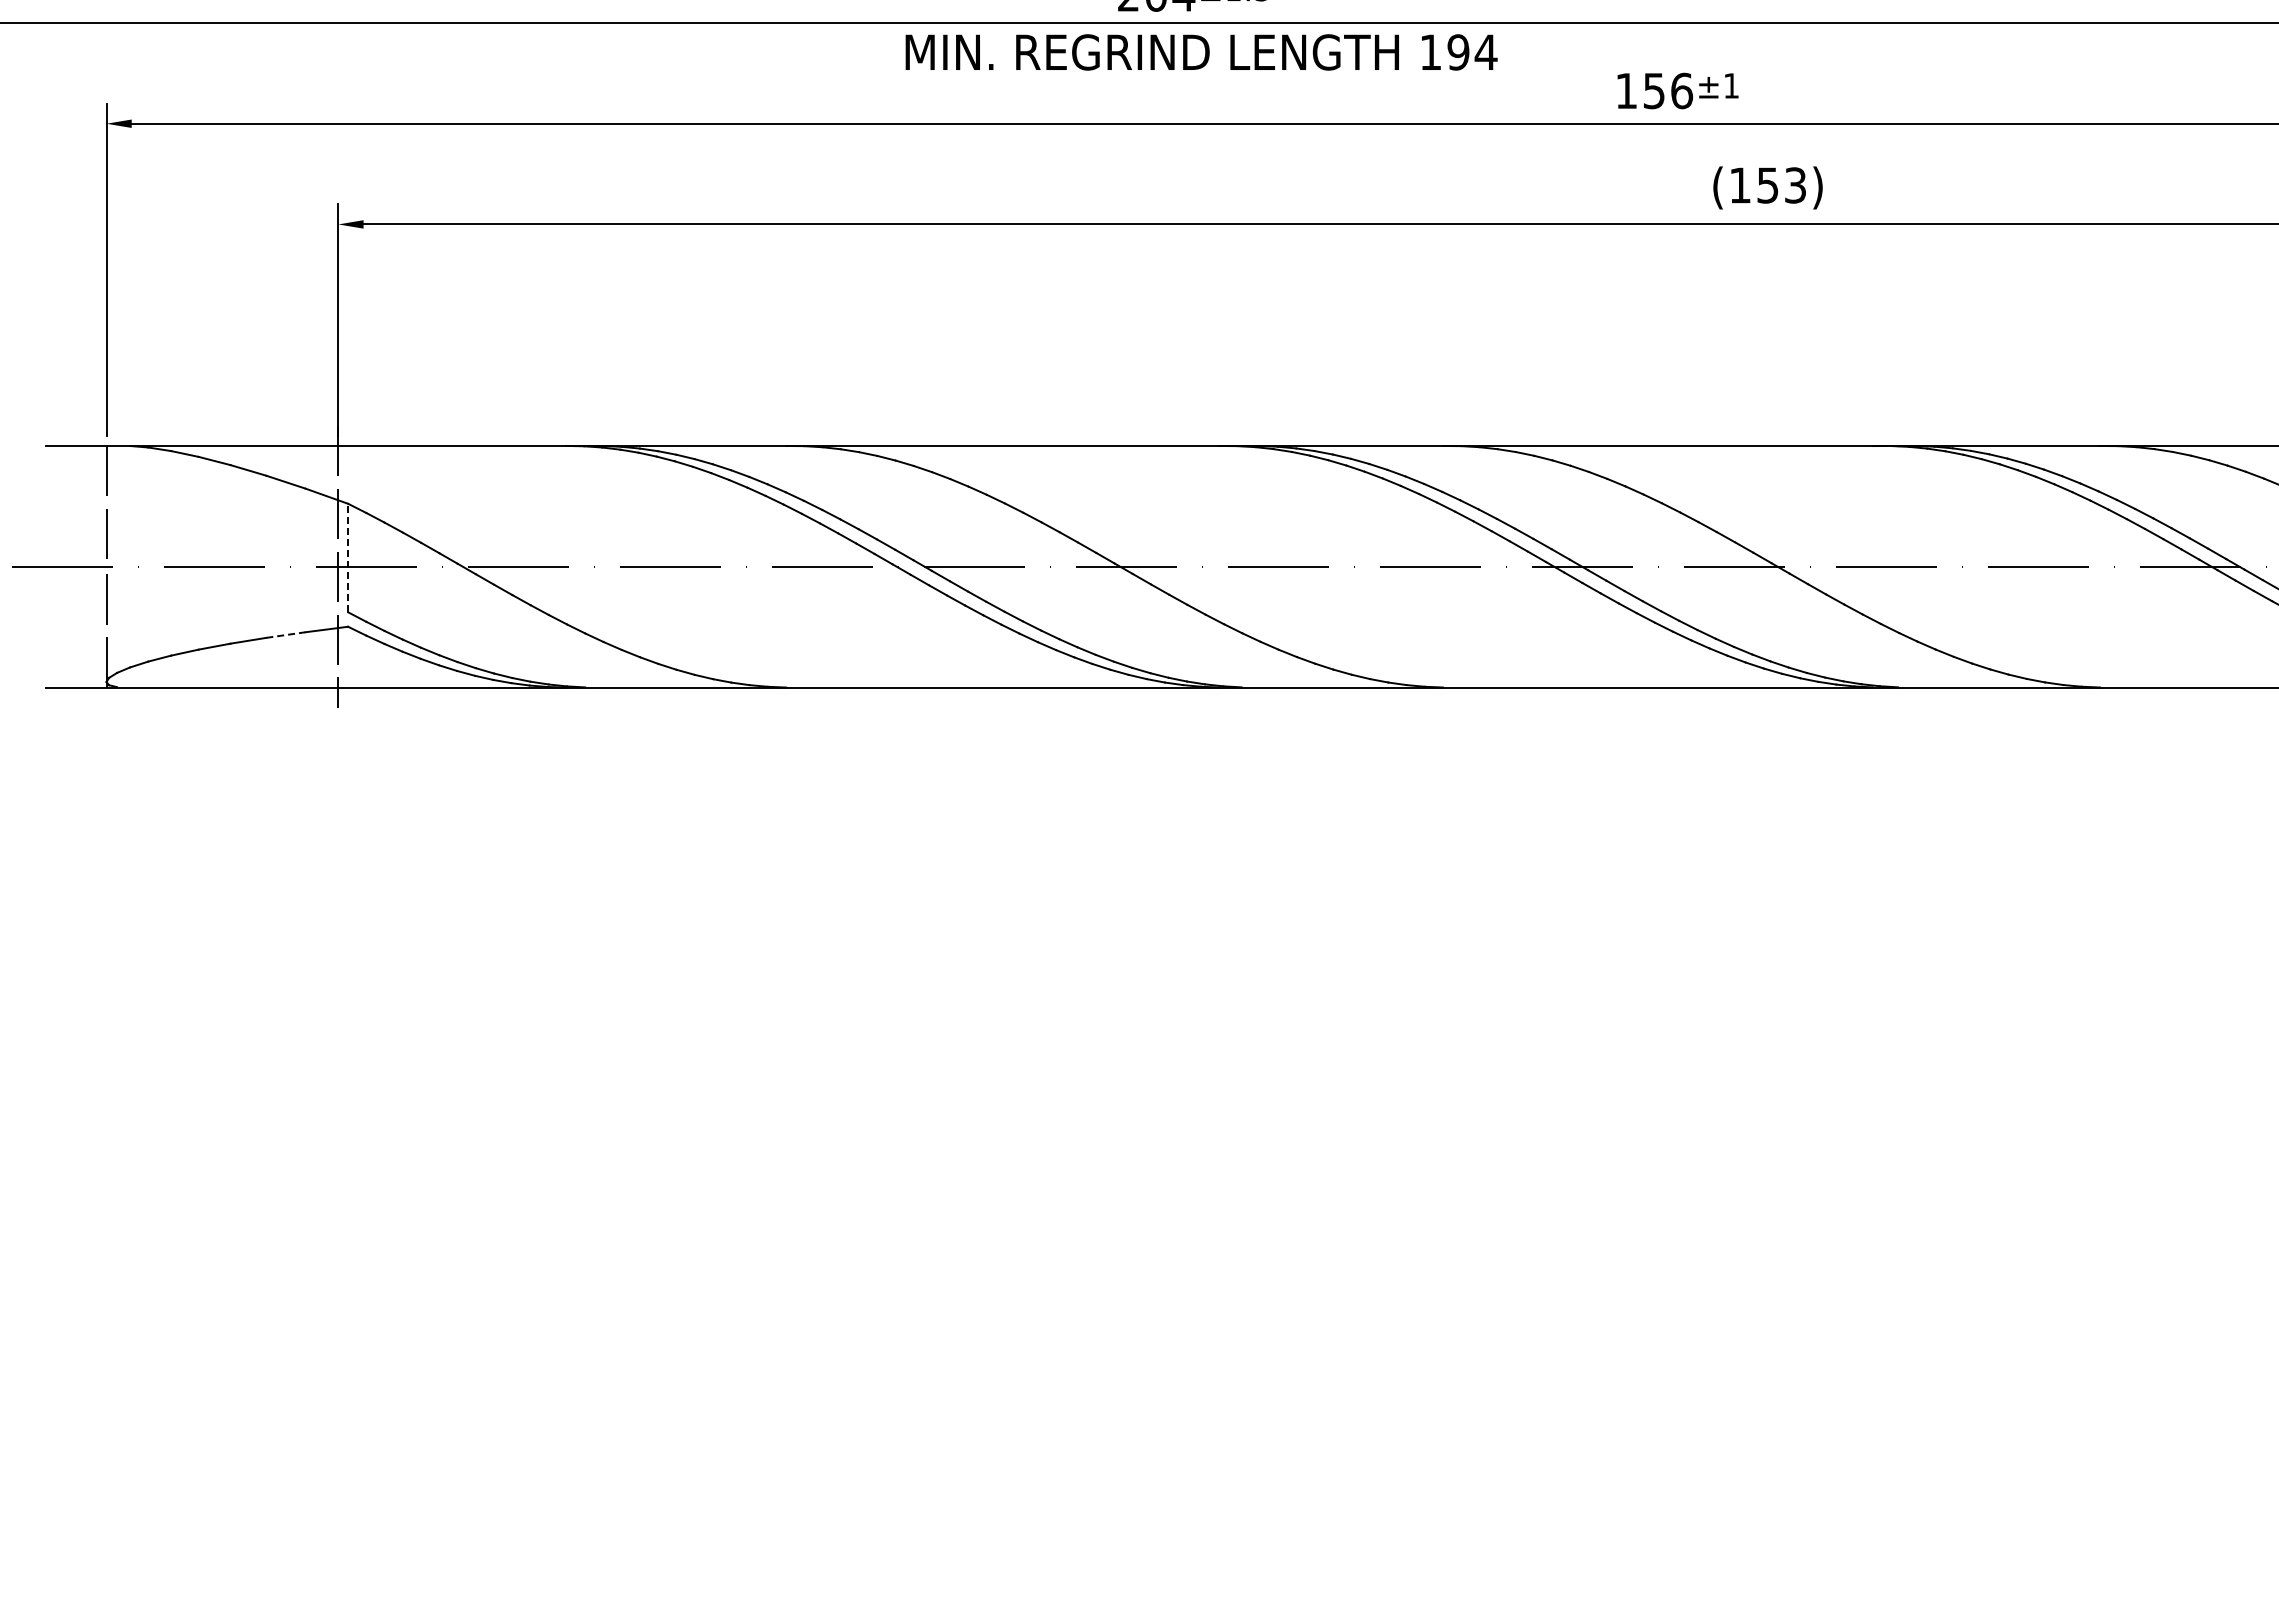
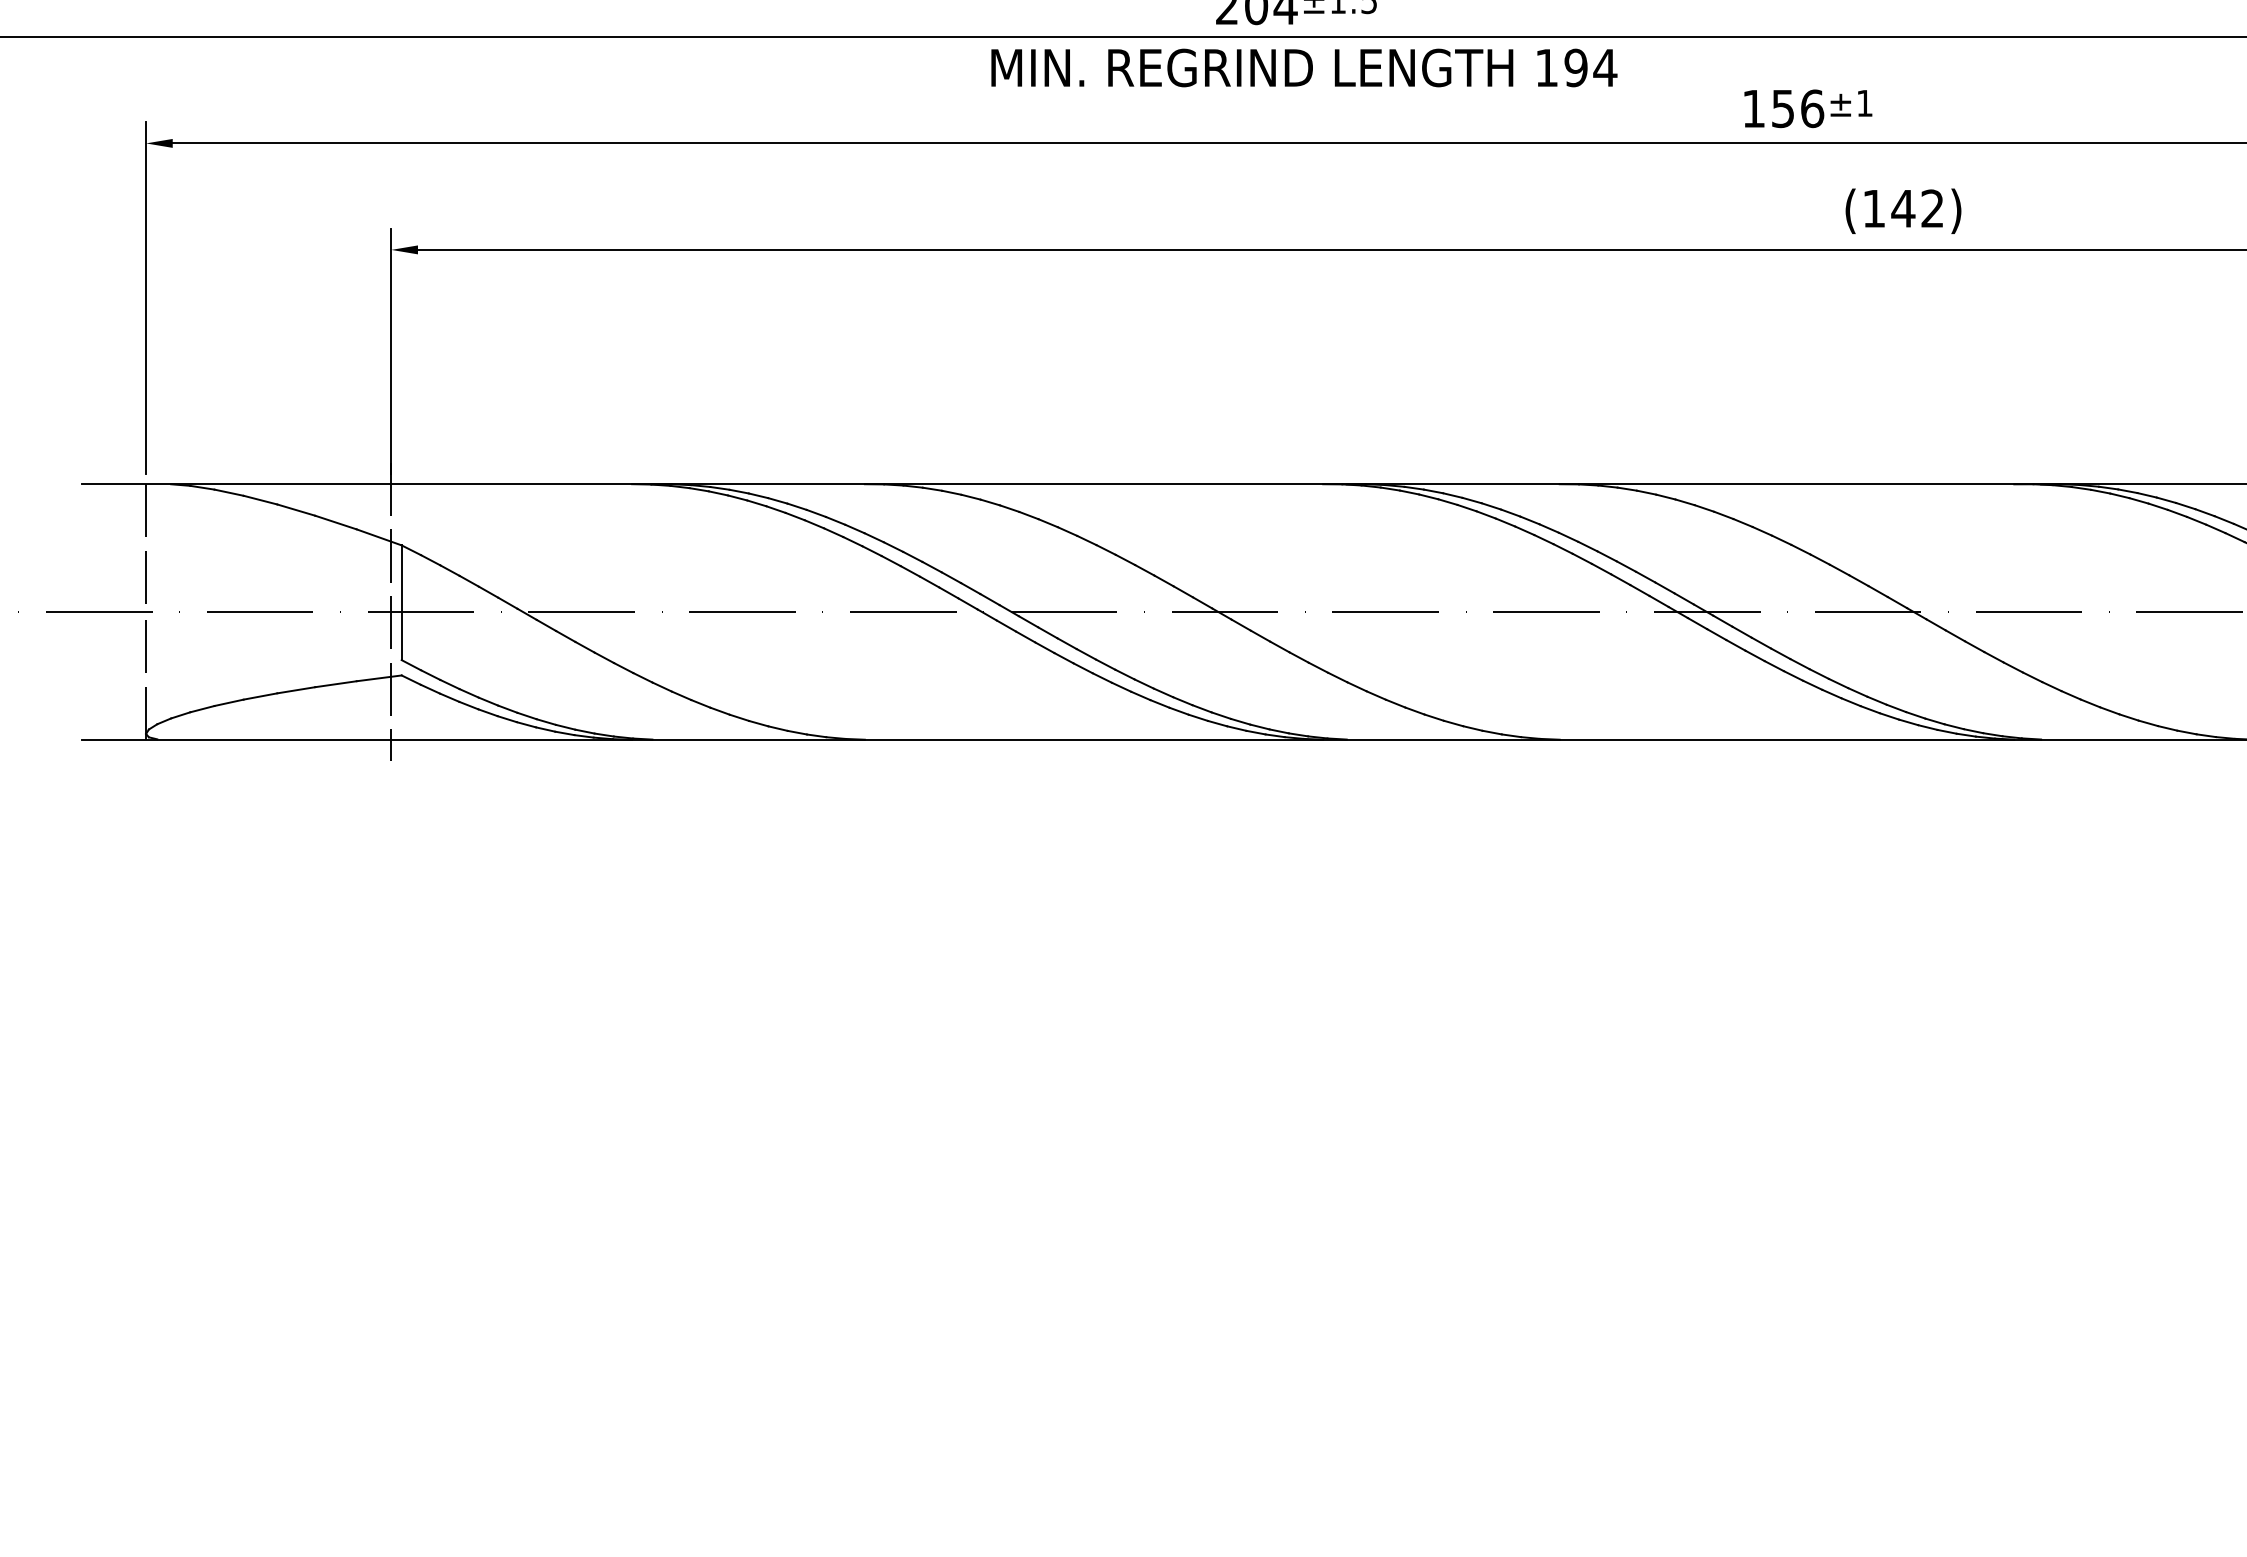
text: (1780, 185) -> (1916, 208), (153) -> (142)
line: (348, 557) -> (402, 602), dashed -> solid
line: (285, 635) -> (335, 684), dashed -> solid

